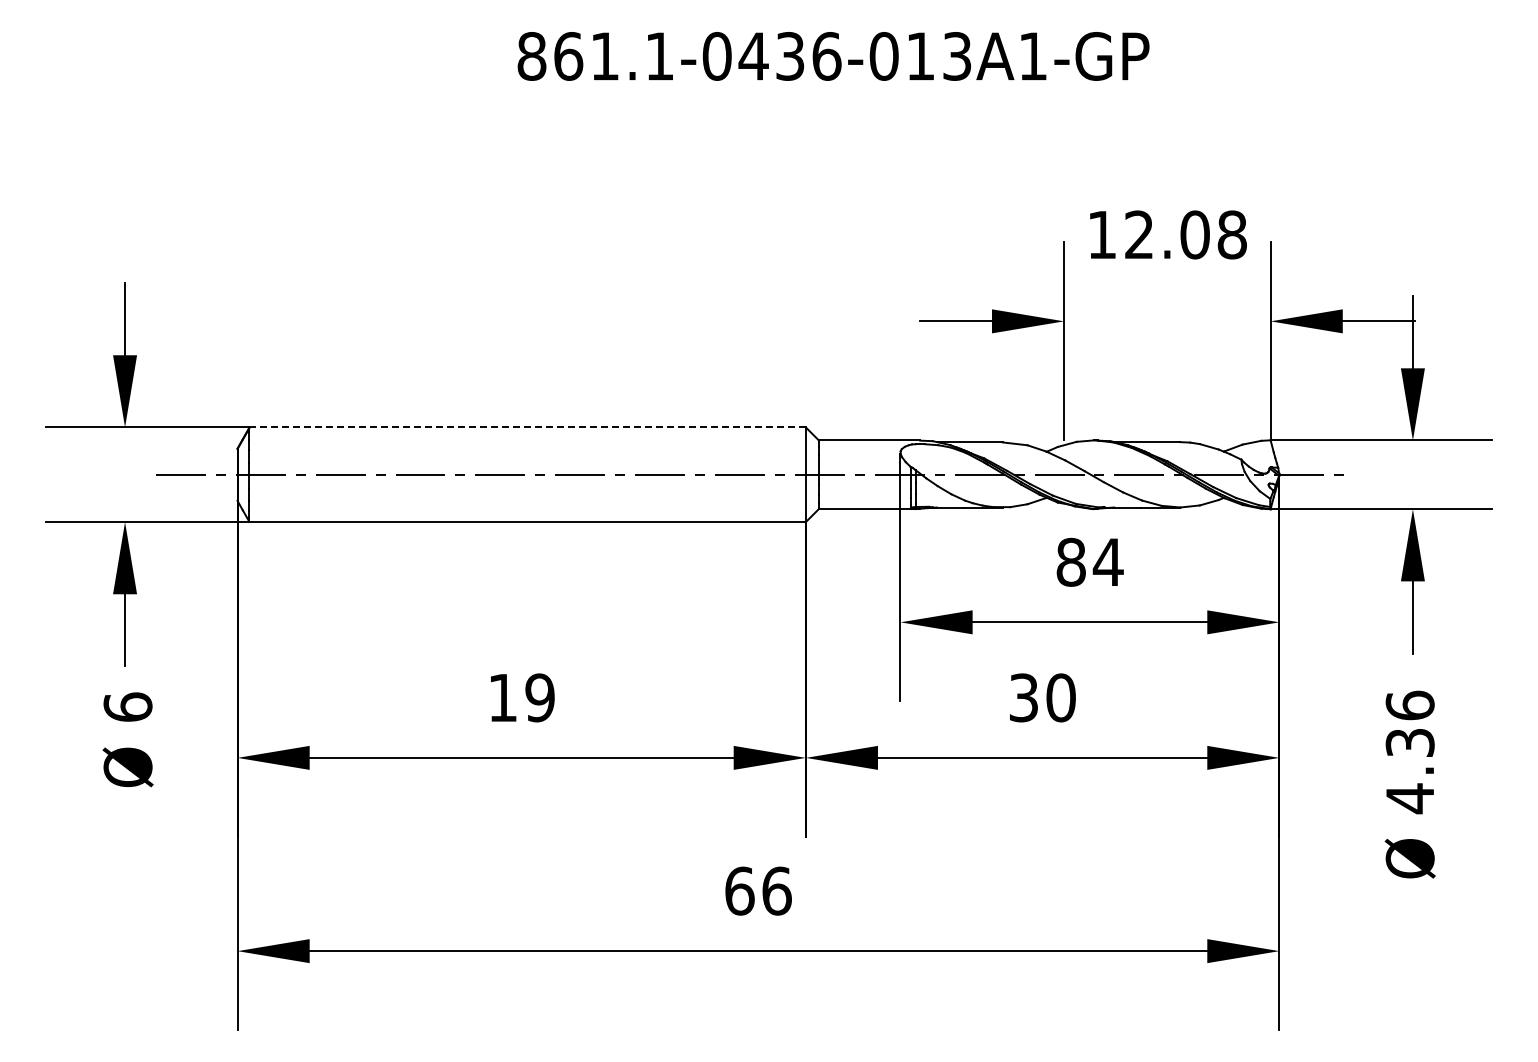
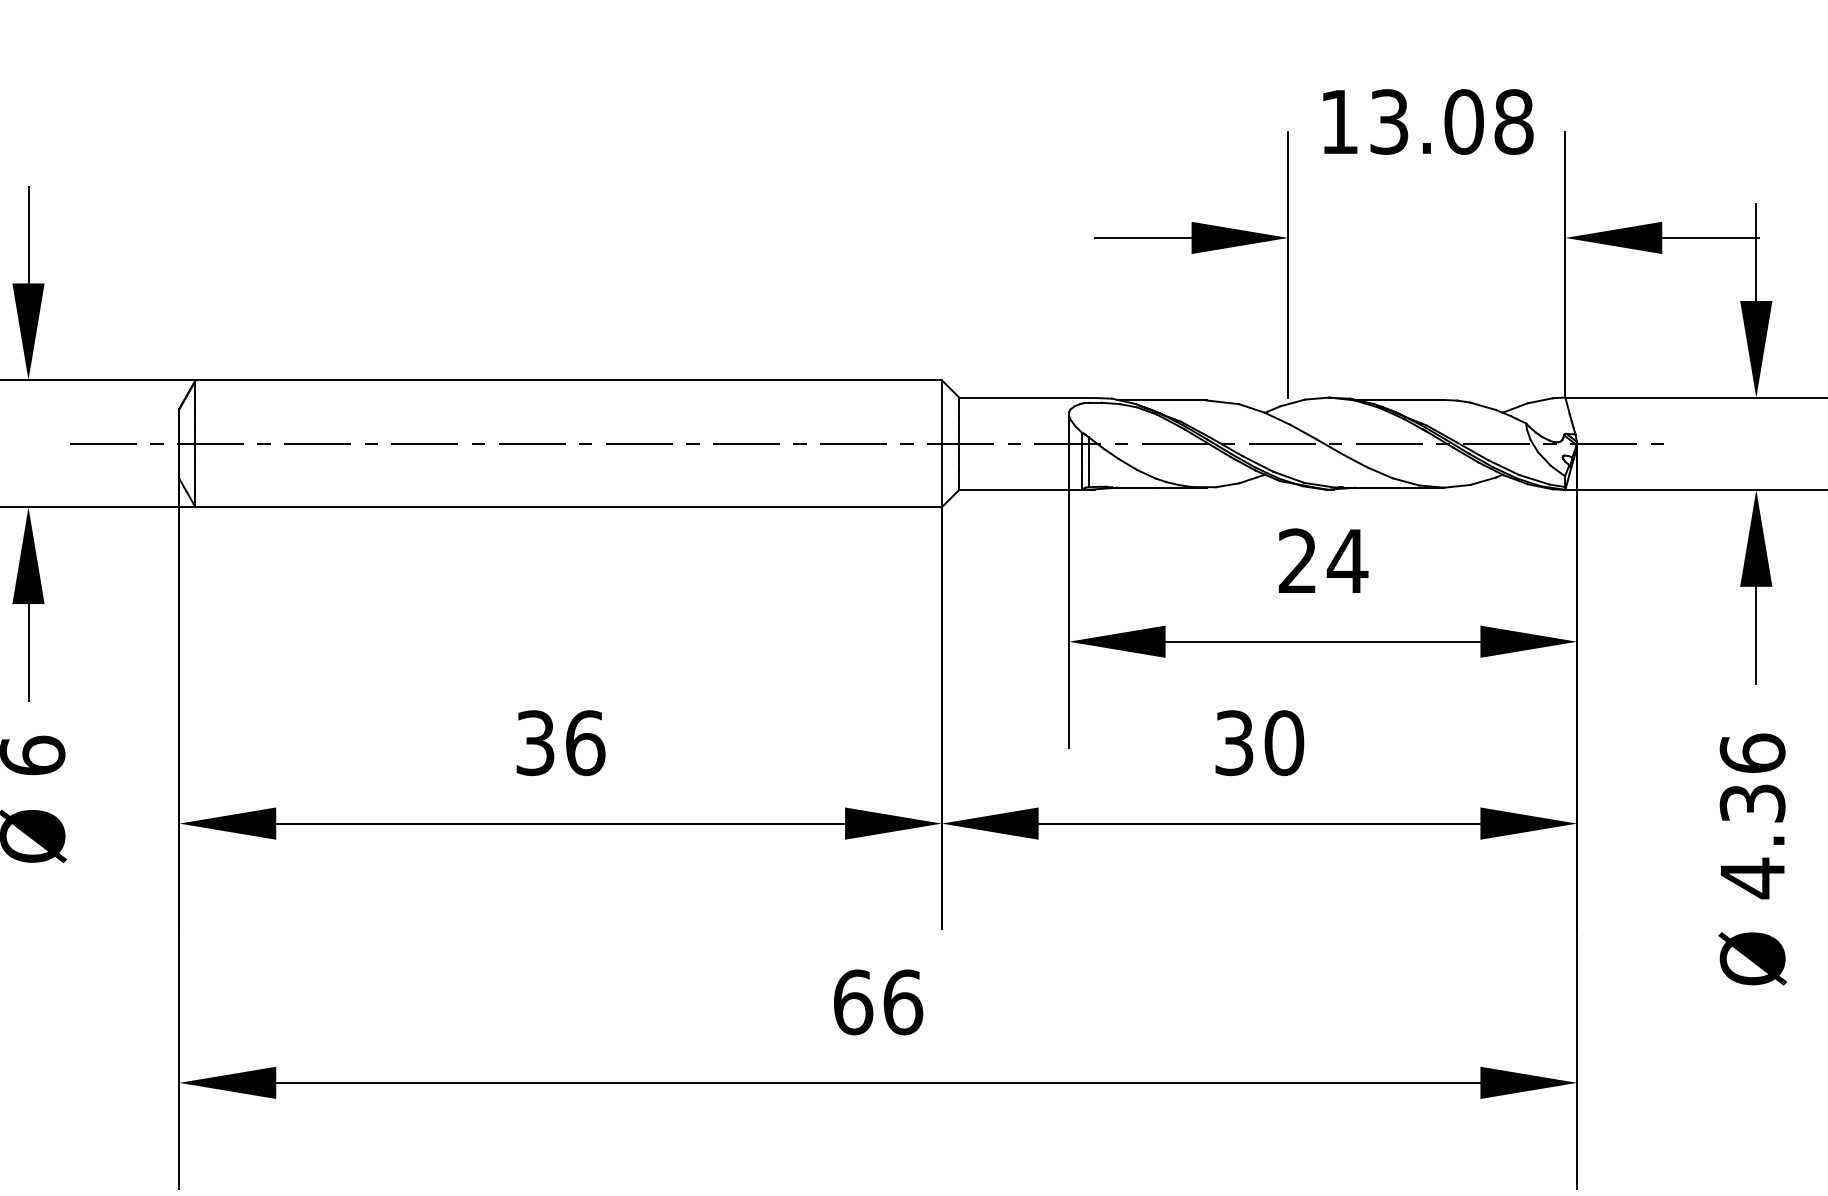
text: (1139, 234) -> (1389, 121), 12.08 -> 13.08
line: (527, 427) -> (568, 380), dashed -> solid
text: (1070, 561) -> (1296, 560), 84 -> 24
text: (522, 697) -> (561, 742), 19 -> 36

